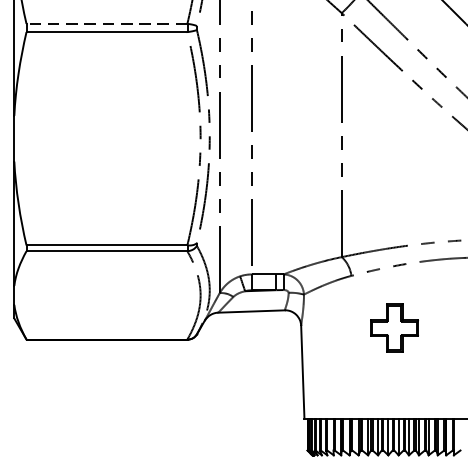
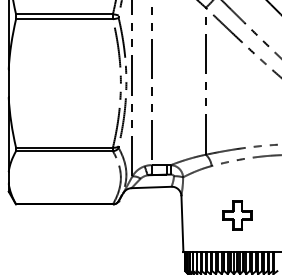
line: (105, 24) -> (63, 14), dashed -> solid
part: (394, 328) -> (237, 215), moved

